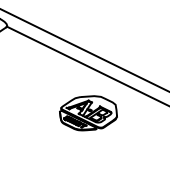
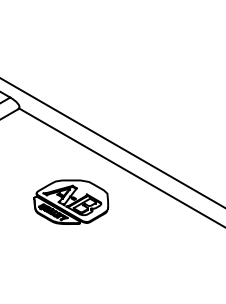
part: (88, 112) -> (71, 201), moved

